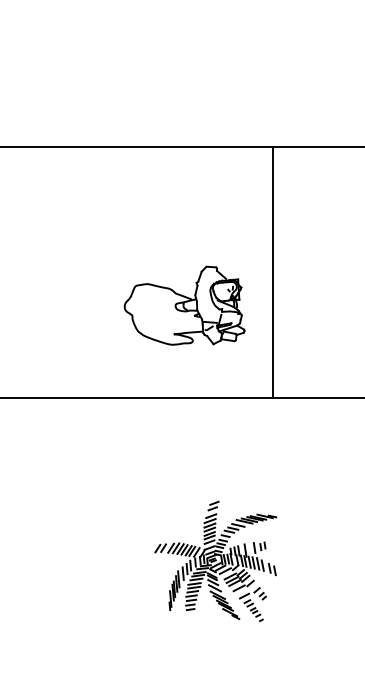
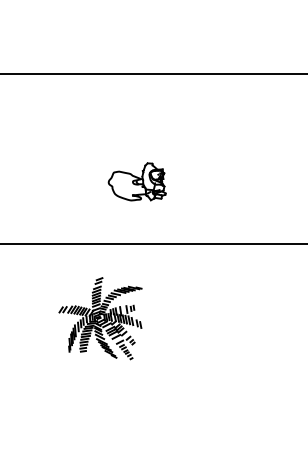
line: (273, 271) -> (197, 158), removed
part: (183, 305) -> (136, 181), size x0.7
part: (215, 561) -> (100, 318), moved

